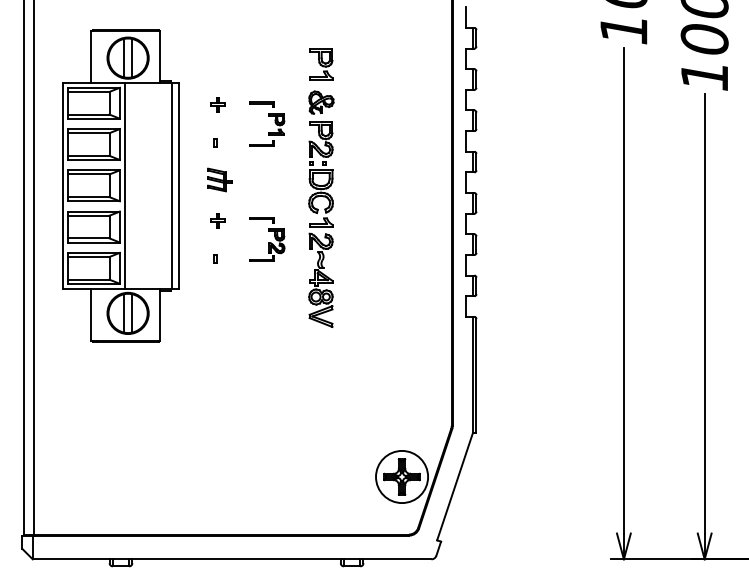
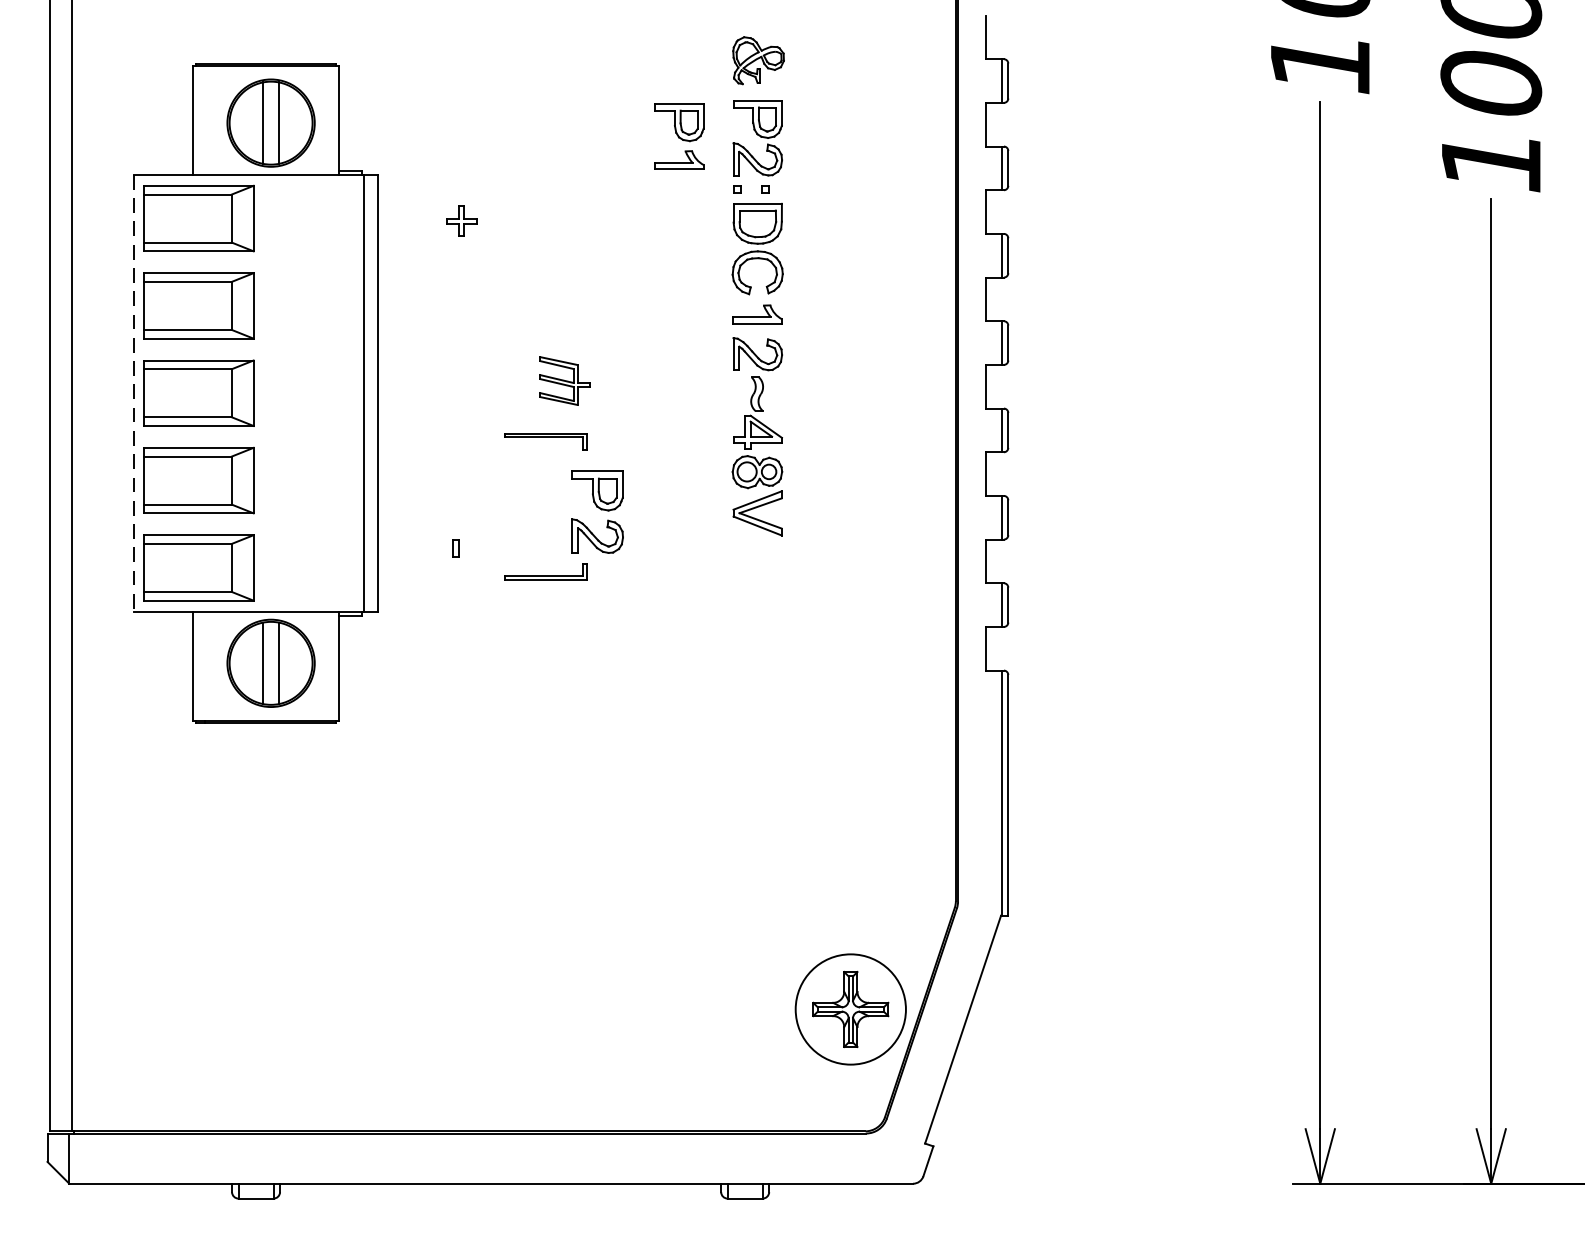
part: (268, 116) -> (568, 246), removed
part: (215, 142) -> (456, 301), removed
part: (219, 179) -> (563, 379), moved
line: (125, 185) -> (265, 392), removed
line: (63, 186) -> (134, 394), solid -> dashed
part: (321, 208) -> (758, 284), moved
part: (217, 220) -> (460, 466), removed
part: (267, 239) -> (566, 506), size x1.6

